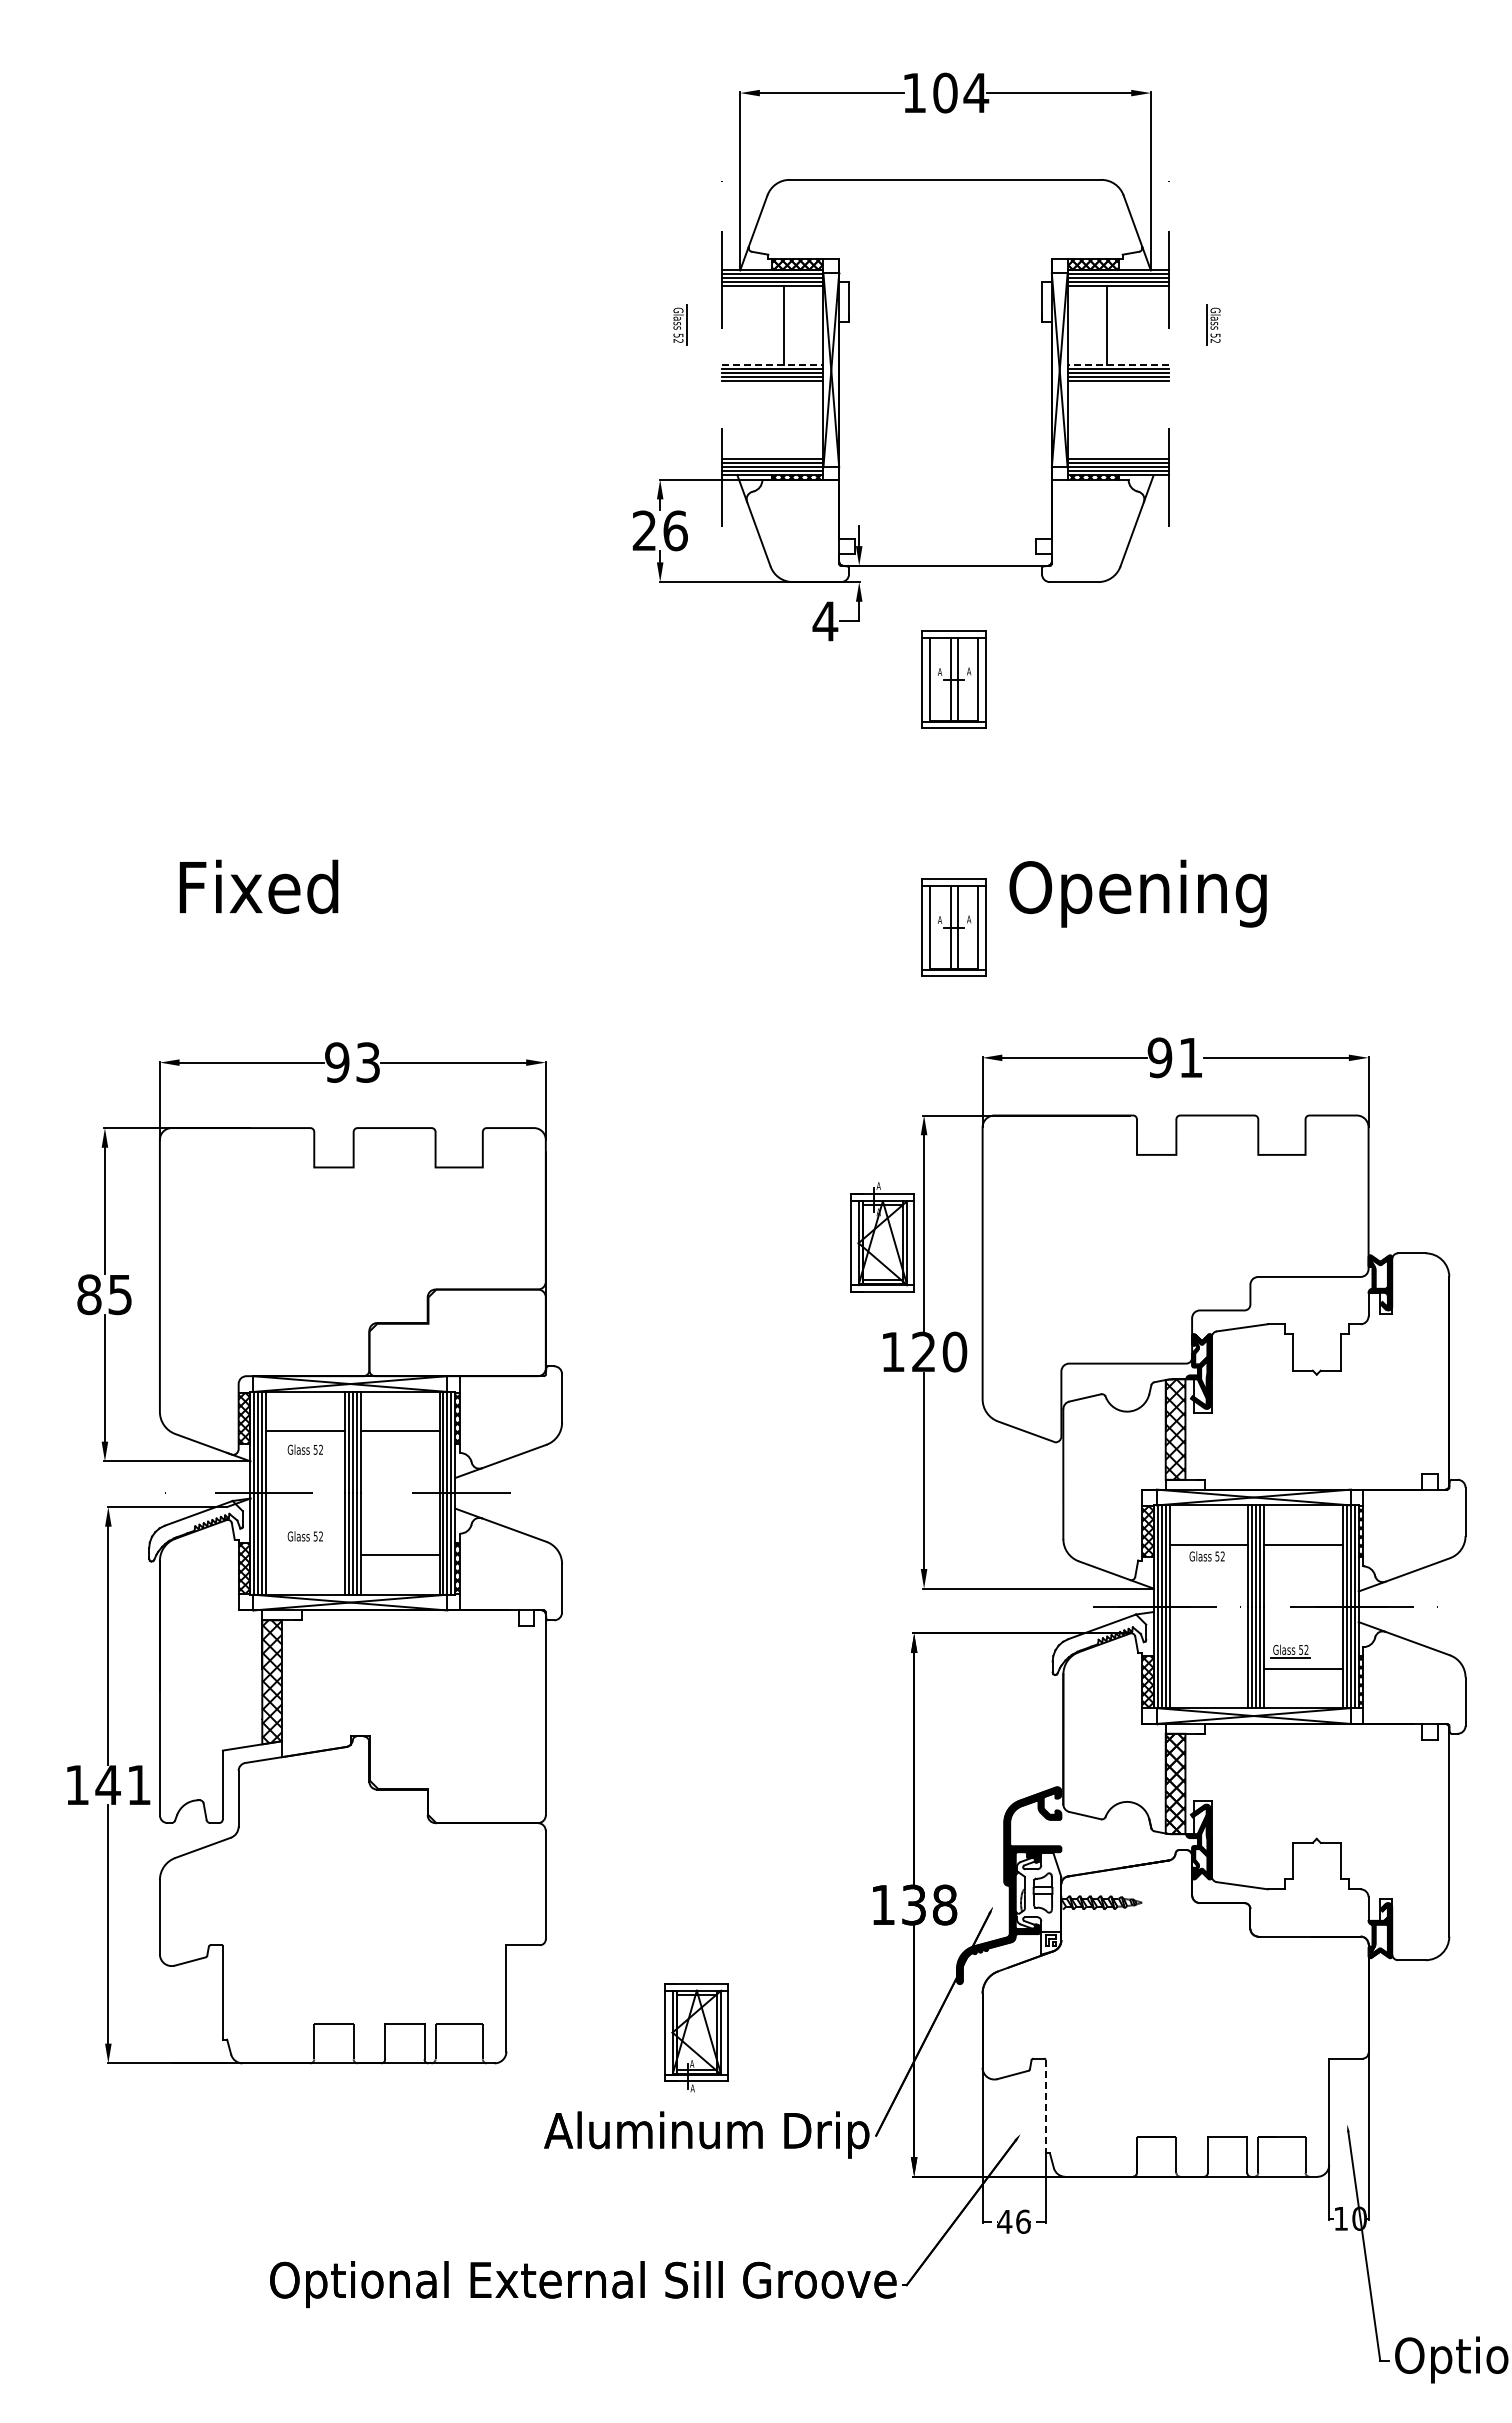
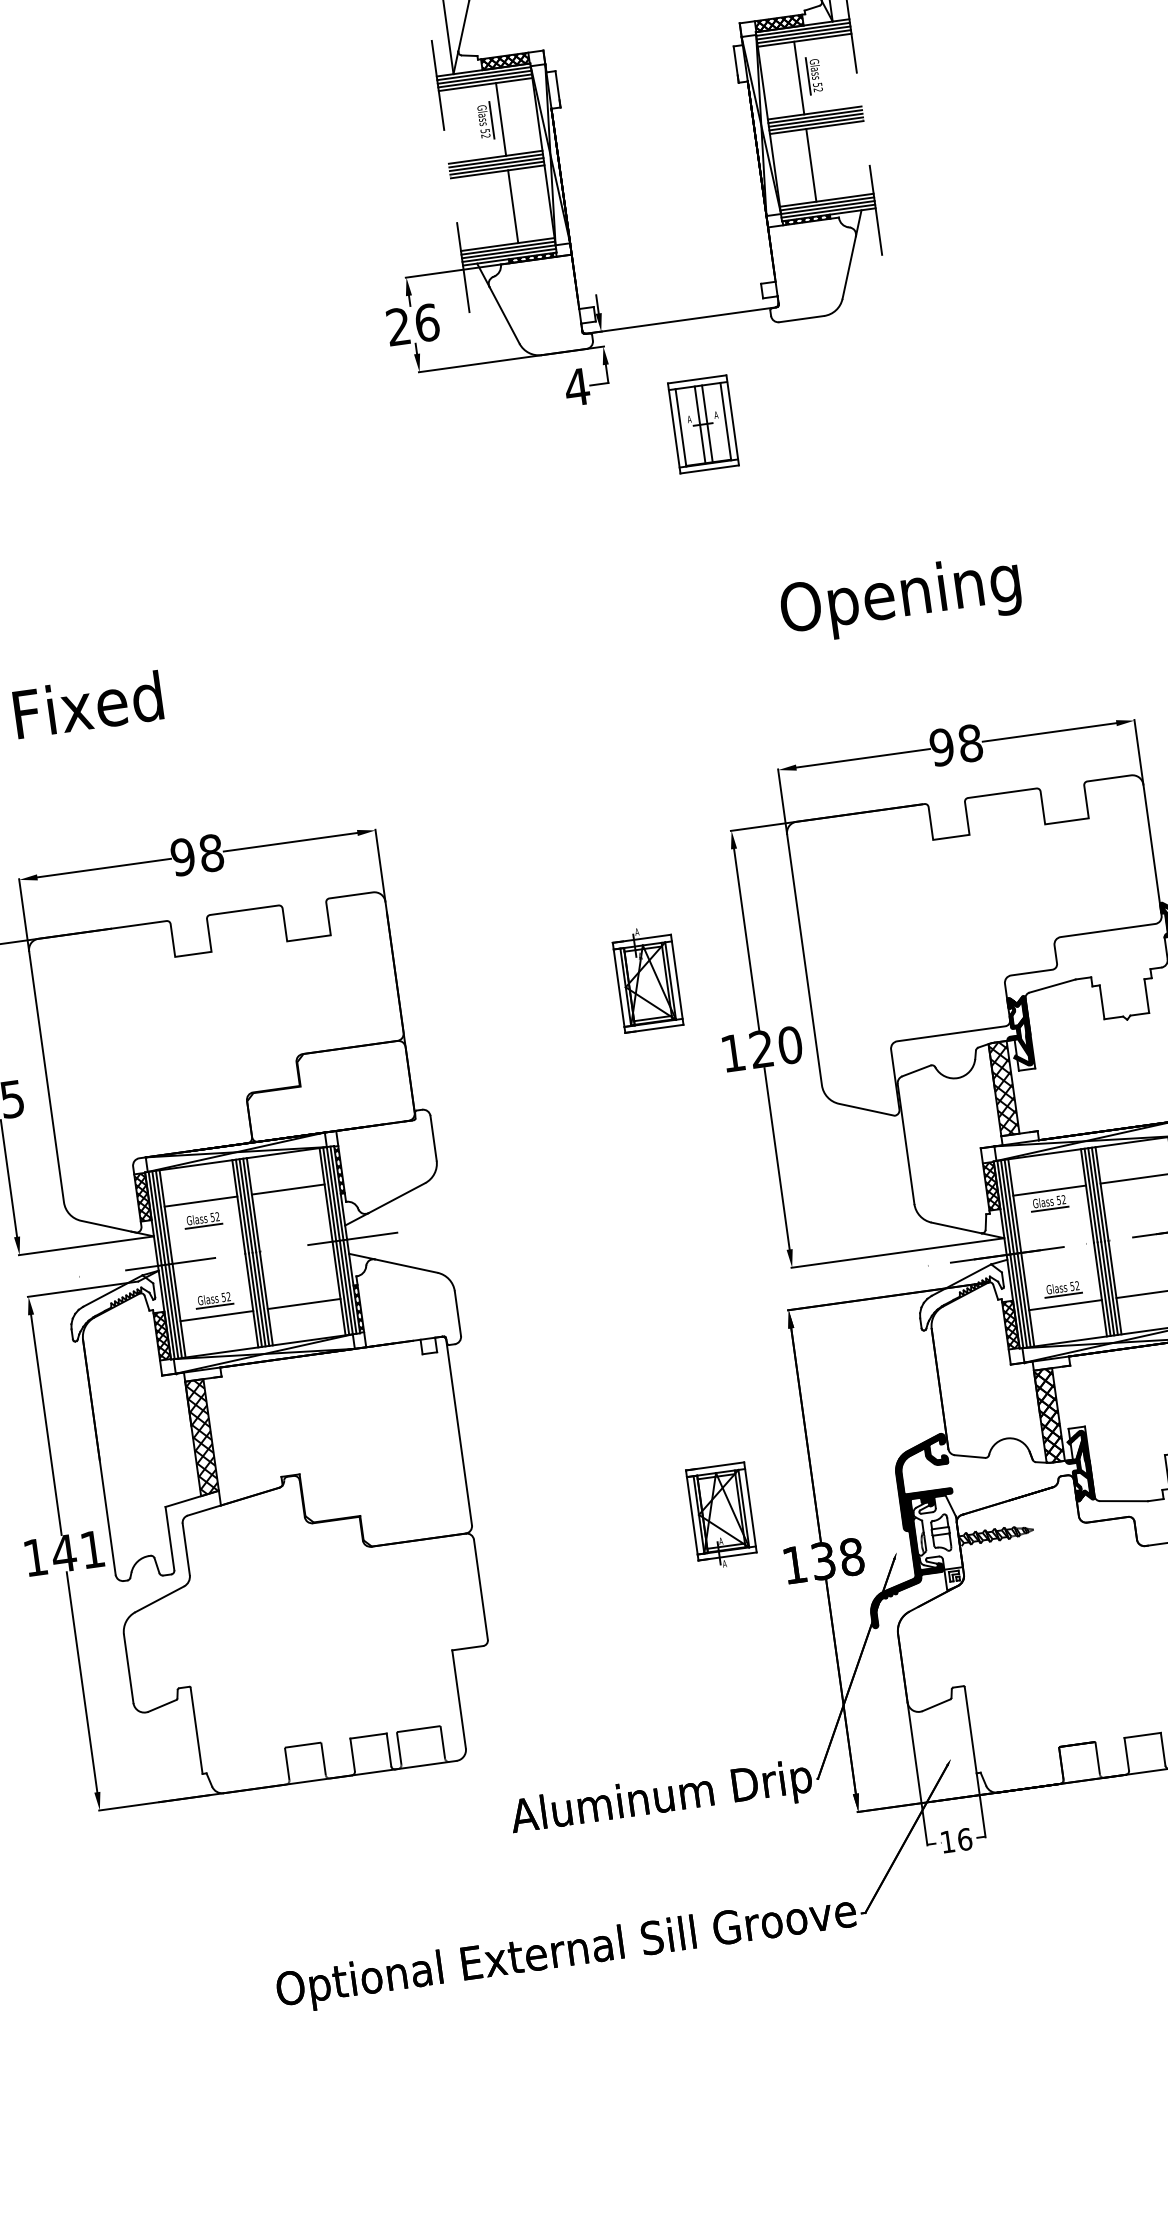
part: (680, 324) -> (485, 120), moved
part: (1213, 324) -> (814, 74), moved
line: (772, 364) -> (495, 156), dashed -> solid
line: (1118, 364) -> (814, 112), dashed -> solid
line: (784, 419) -> (513, 206), added
line: (1106, 419) -> (810, 164), added
part: (953, 927) -> (734, 653), removed
text: (1191, 1057) -> (971, 743), 91 -> 98
text: (368, 1062) -> (211, 853), 93 -> 98
part: (882, 1237) -> (647, 978), moved
line: (304, 1457) -> (203, 1225), added
line: (304, 1544) -> (214, 1306), added
line: (305, 1555) -> (216, 1316), added
line: (1206, 1564) -> (1049, 1209), added
part: (1290, 1651) -> (1062, 1289), moved
line: (1208, 1668) -> (1064, 1304), added
part: (696, 2037) -> (721, 1516), moved
line: (1045, 2106) -> (970, 1730), dashed -> solid
text: (1004, 2221) -> (947, 1841), 46 -> 16

